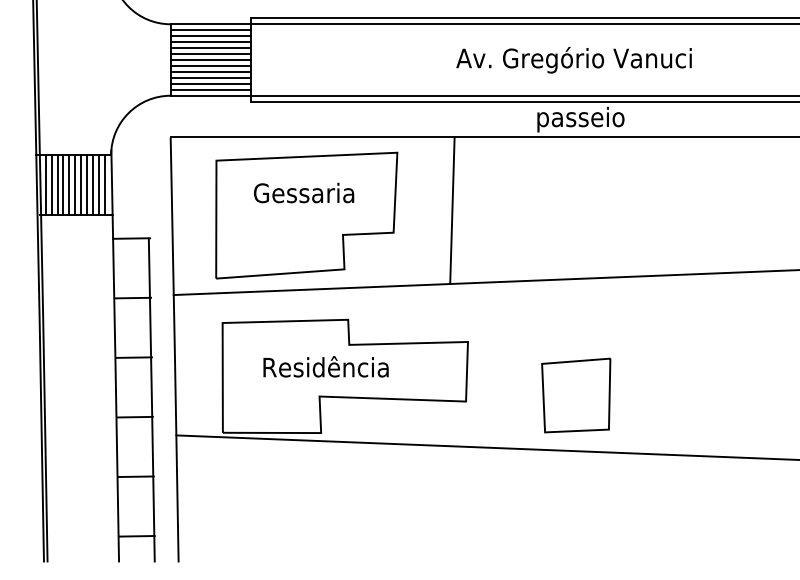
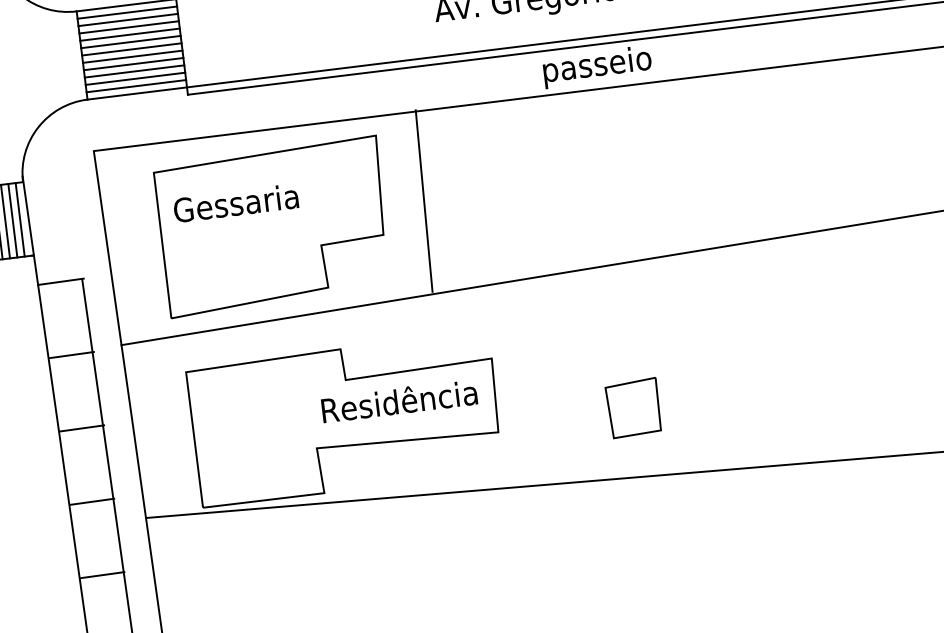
text: (304, 192) -> (236, 202), moved
line: (452, 210) -> (424, 200), moved
text: (325, 366) -> (398, 400), moved
part: (576, 395) -> (633, 408), size x0.6

